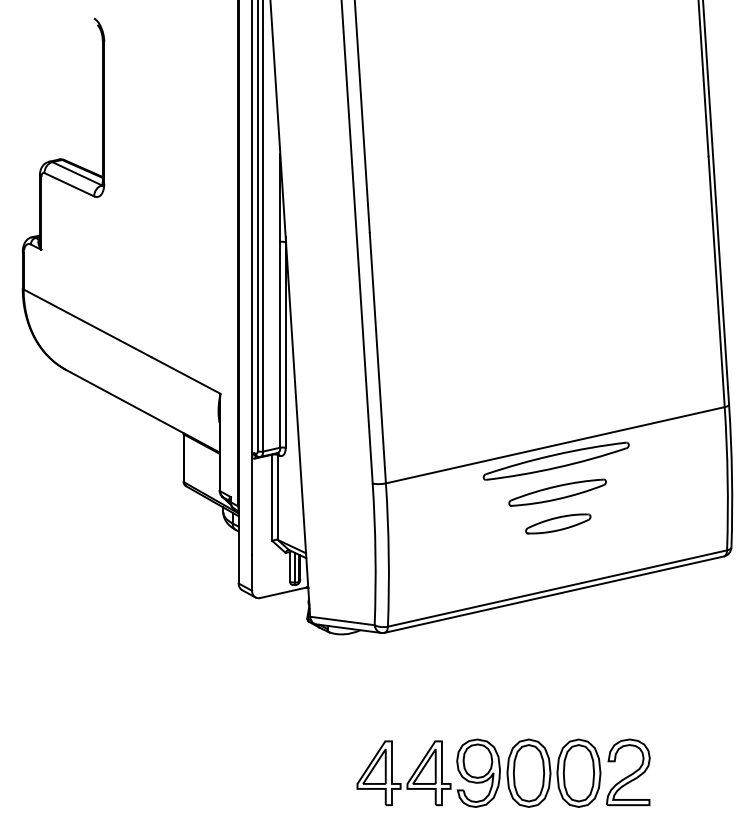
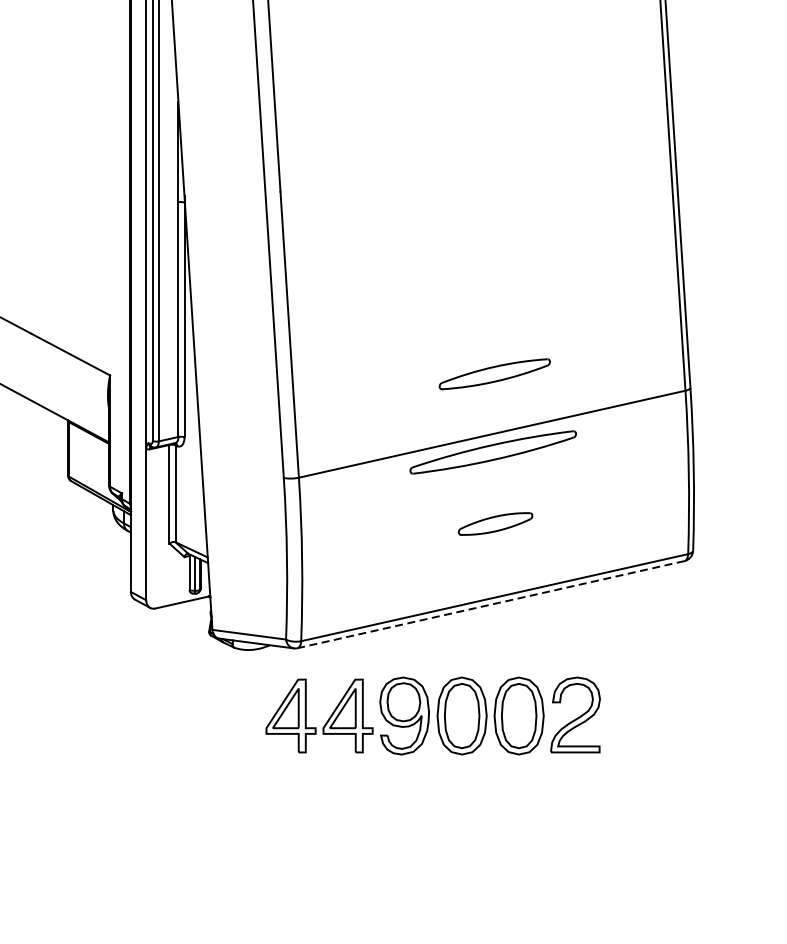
part: (557, 492) -> (494, 374), moved
line: (554, 594) -> (491, 604), solid -> dashed
part: (503, 772) -> (433, 715), moved

